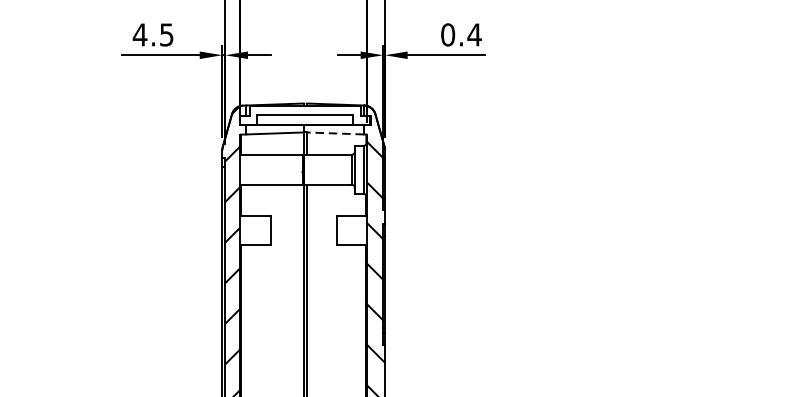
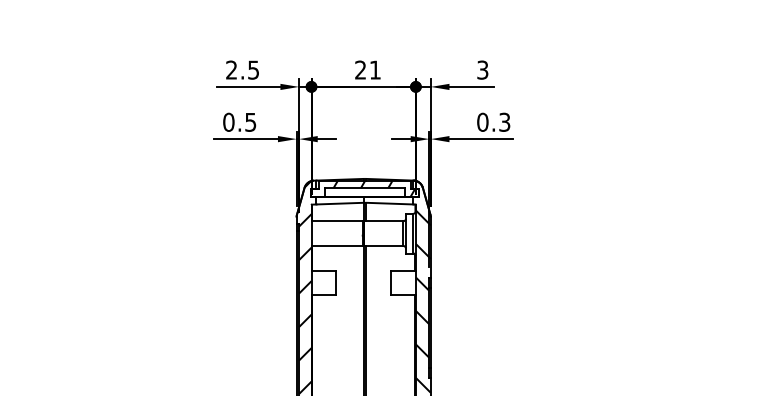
text: (139, 33) -> (228, 121), 4.5 -> 0.5
text: (474, 33) -> (504, 121), 0.4 -> 0.3
hatch: (316, 115) -> (374, 188), added
line: (334, 133) -> (389, 203), dashed -> solid

